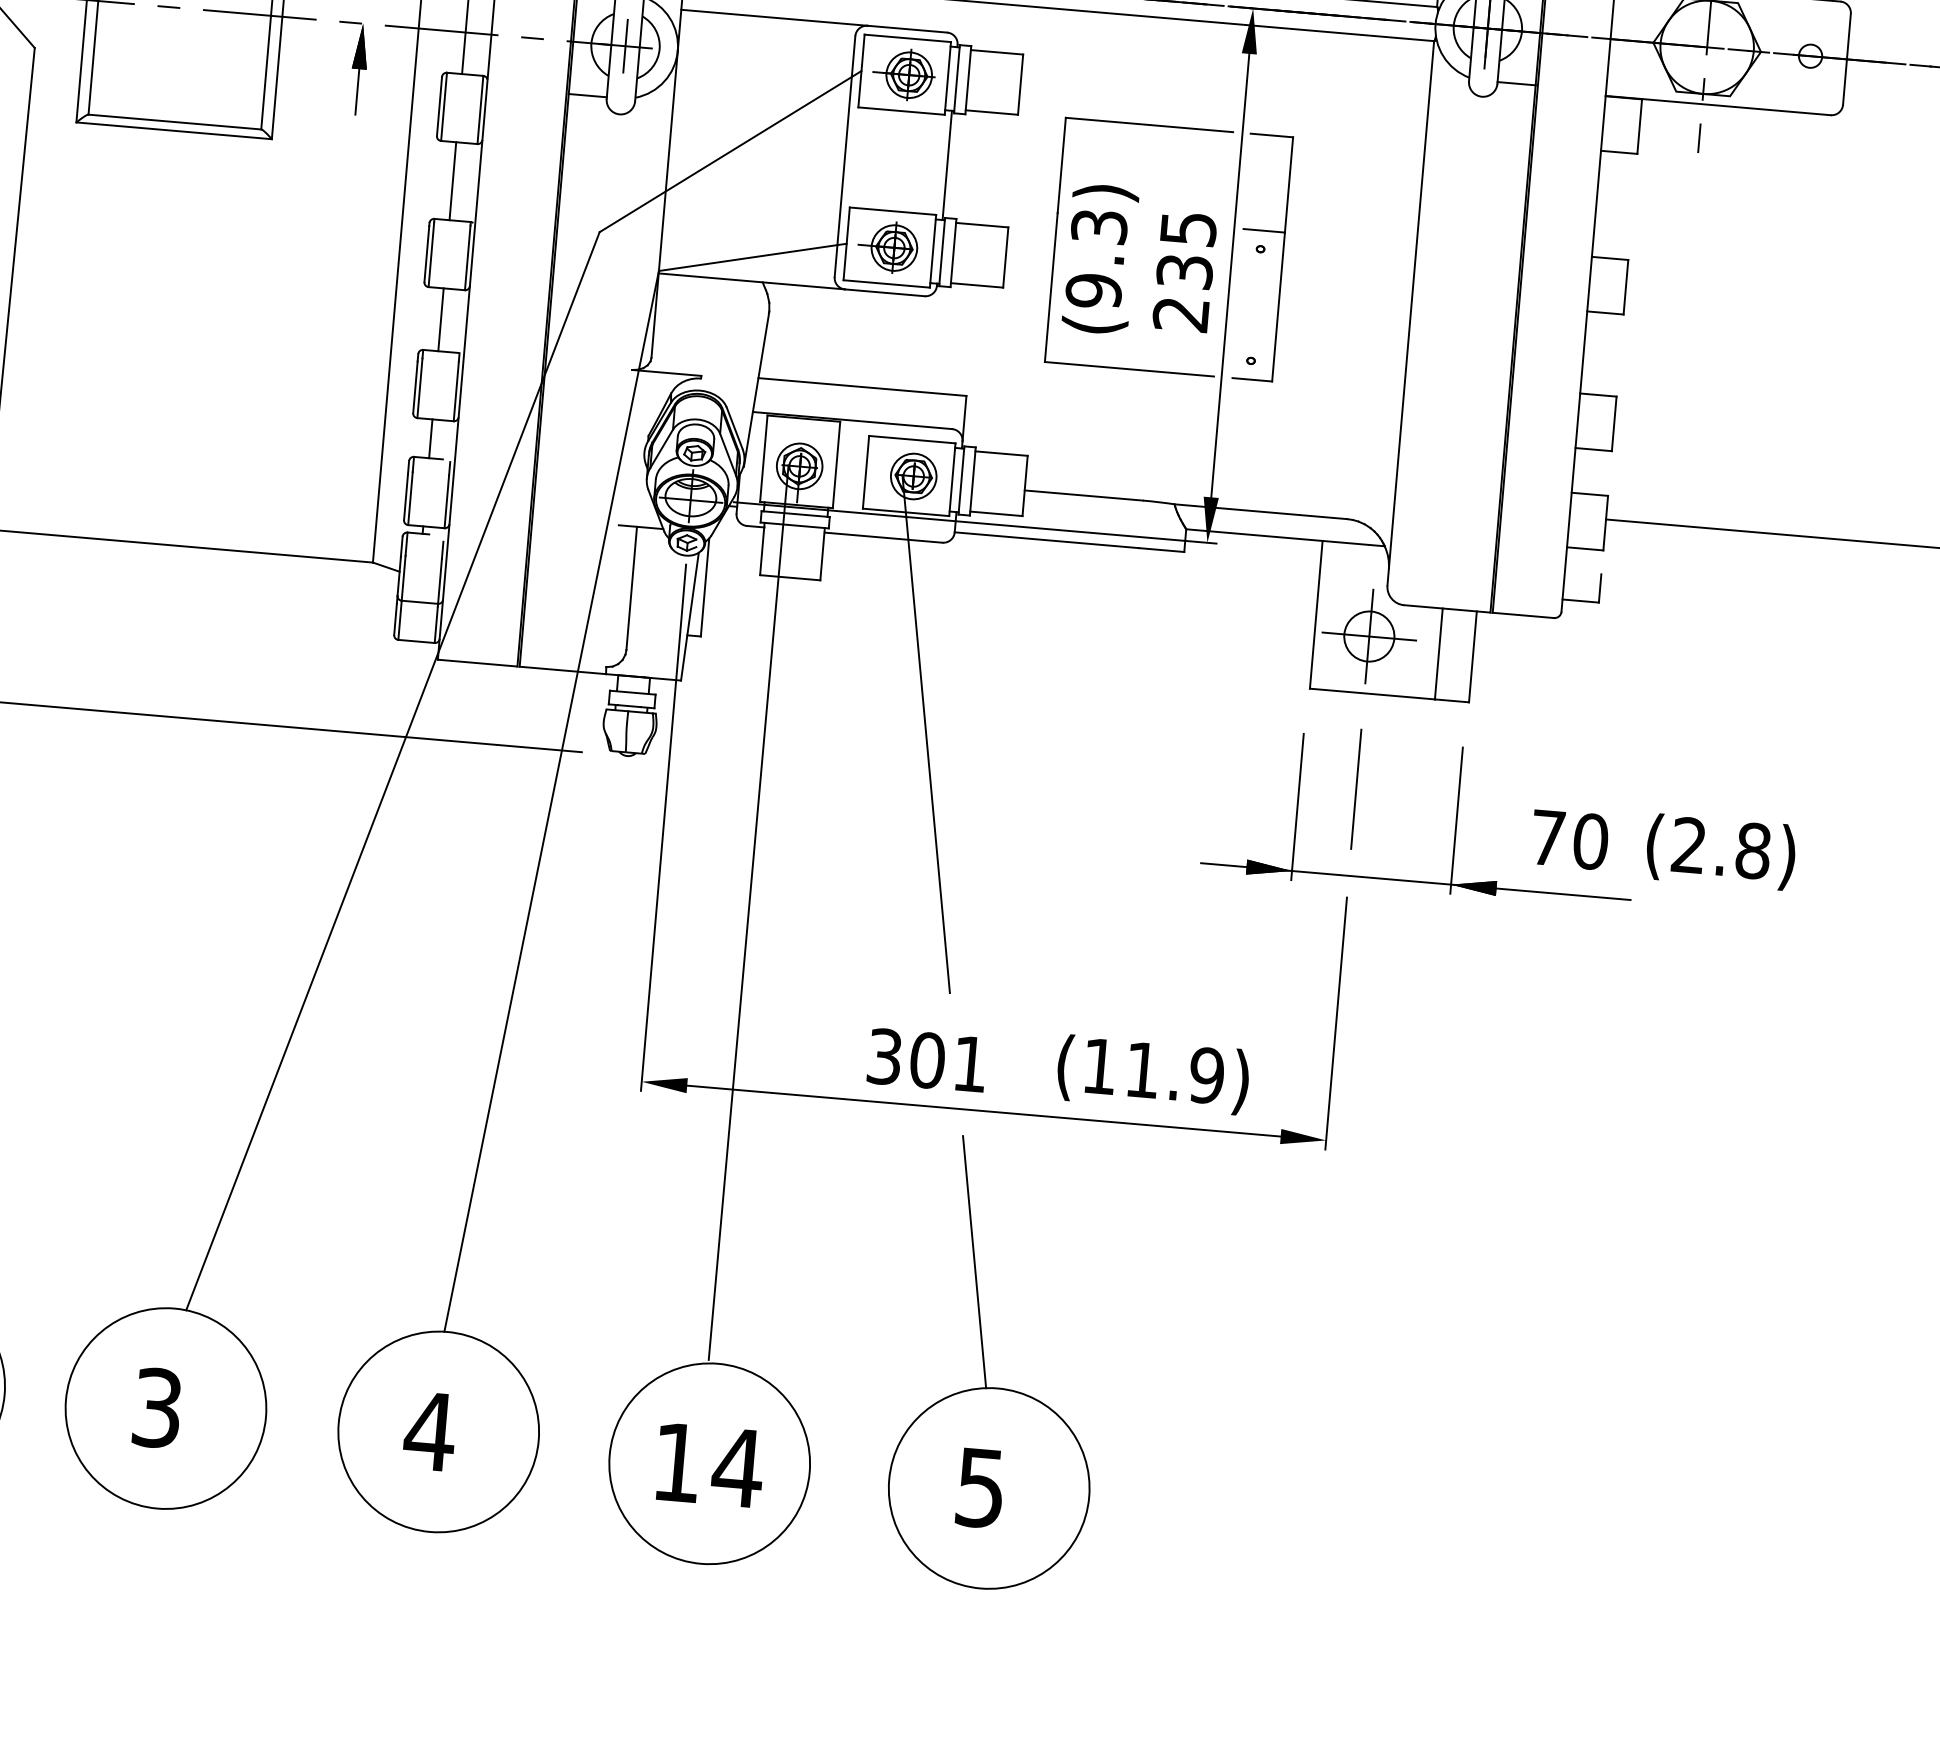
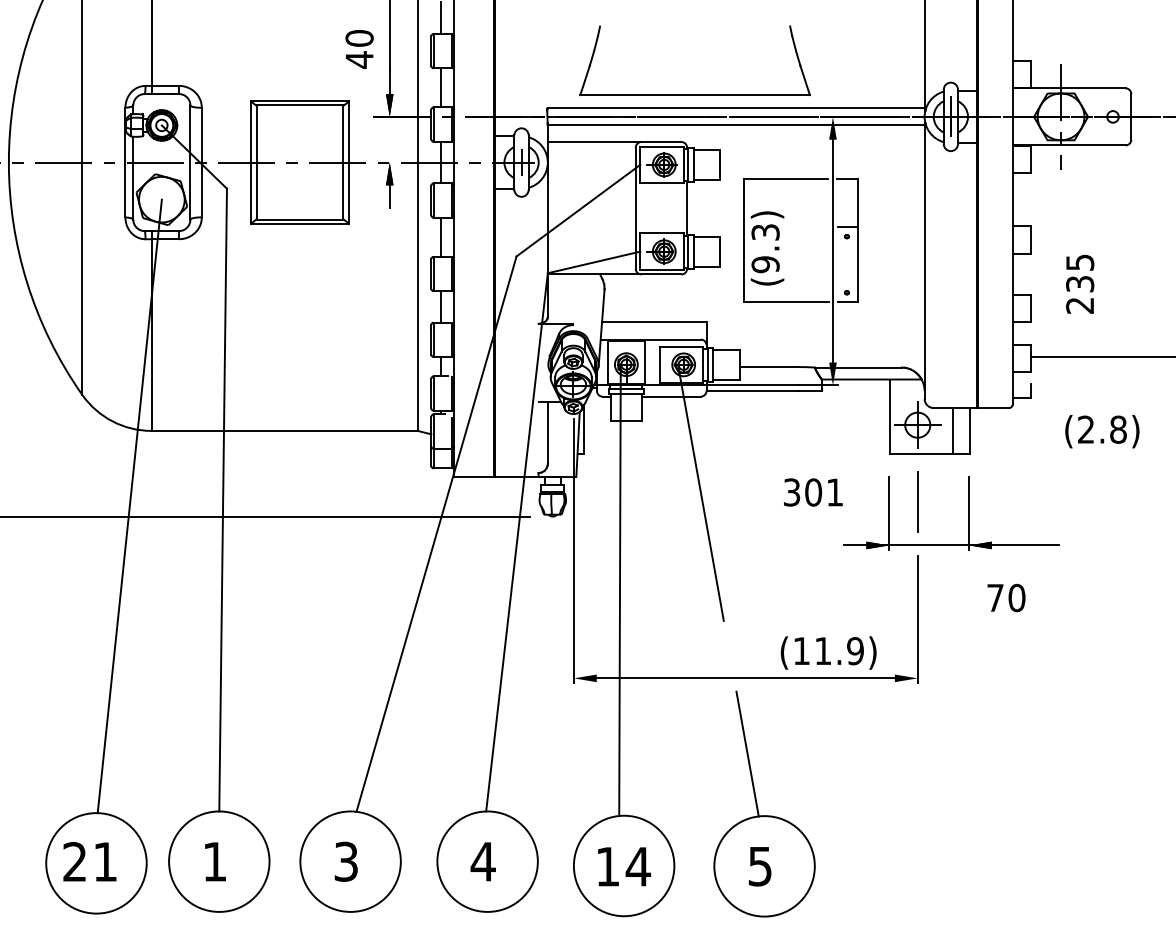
text: (1185, 270) -> (1080, 283), moved
text: (1570, 838) -> (1006, 597), moved
text: (1721, 851) -> (1102, 431), moved
text: (927, 1060) -> (813, 492), moved

